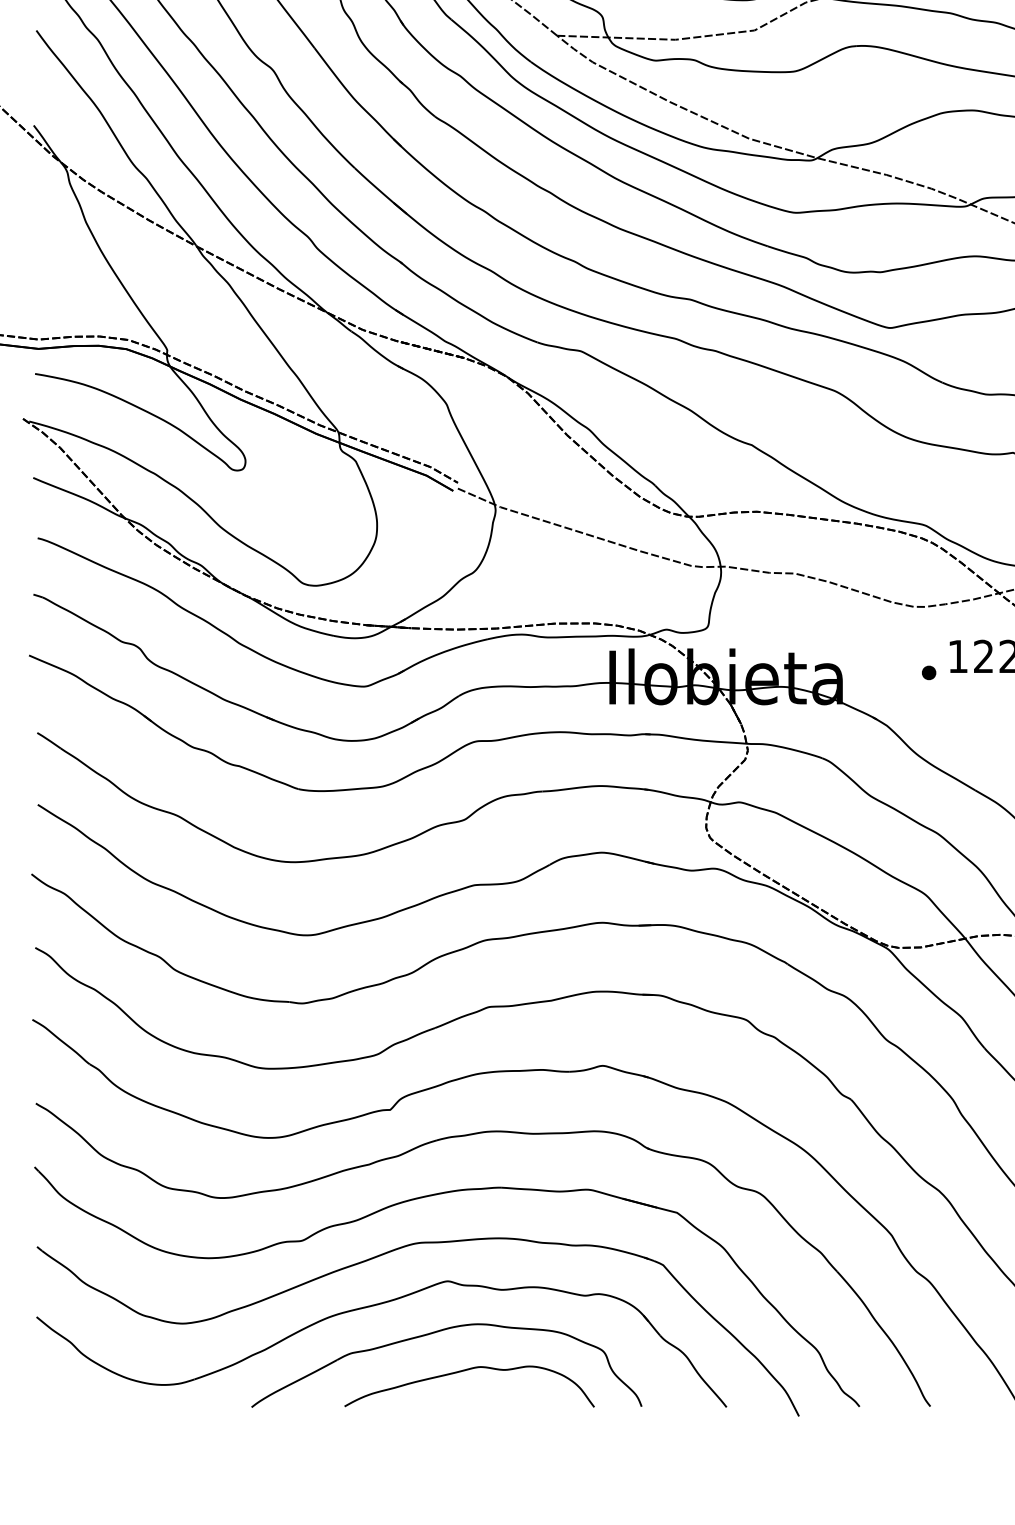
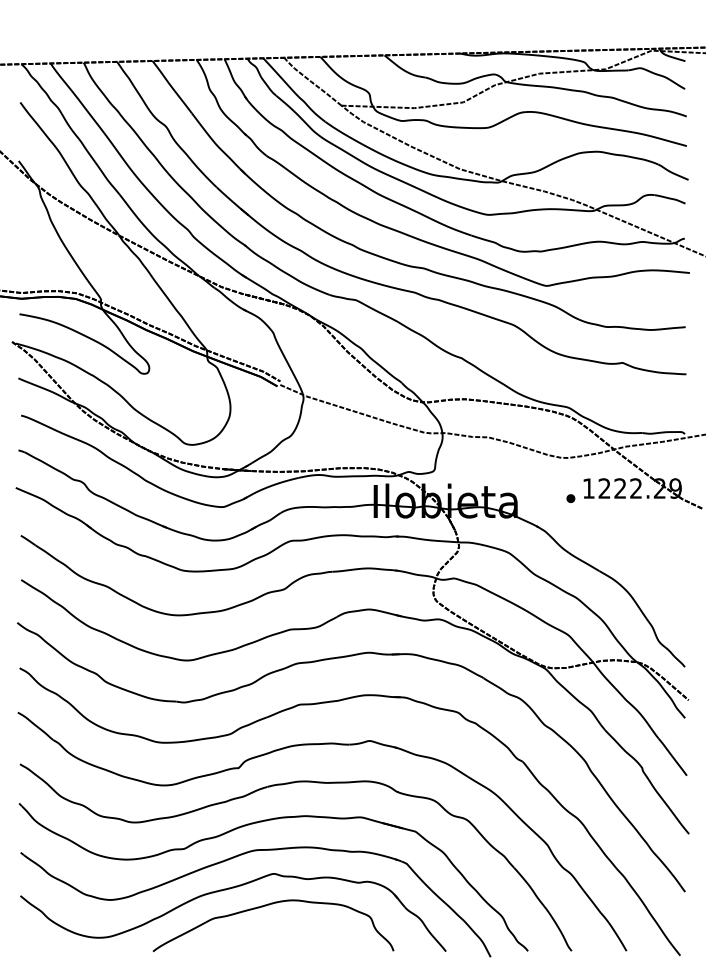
curve: (467, 1371) -> (286, 929), removed

